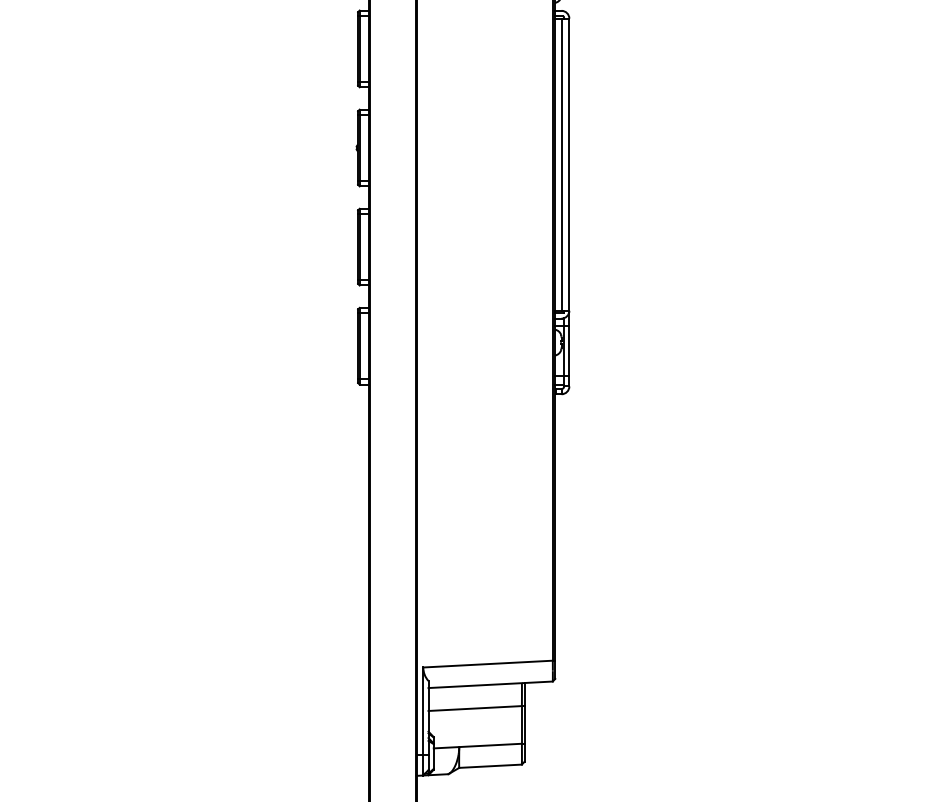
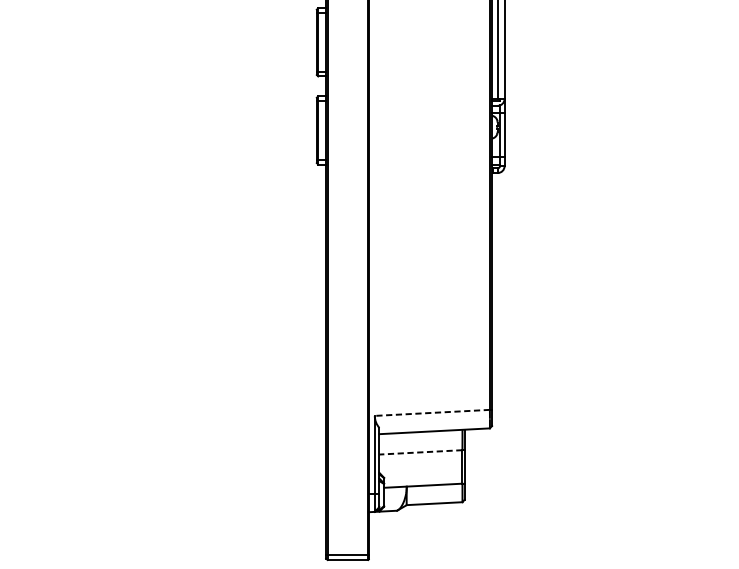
line: (488, 664) -> (432, 413), solid -> dashed
line: (475, 708) -> (421, 452), solid -> dashed

